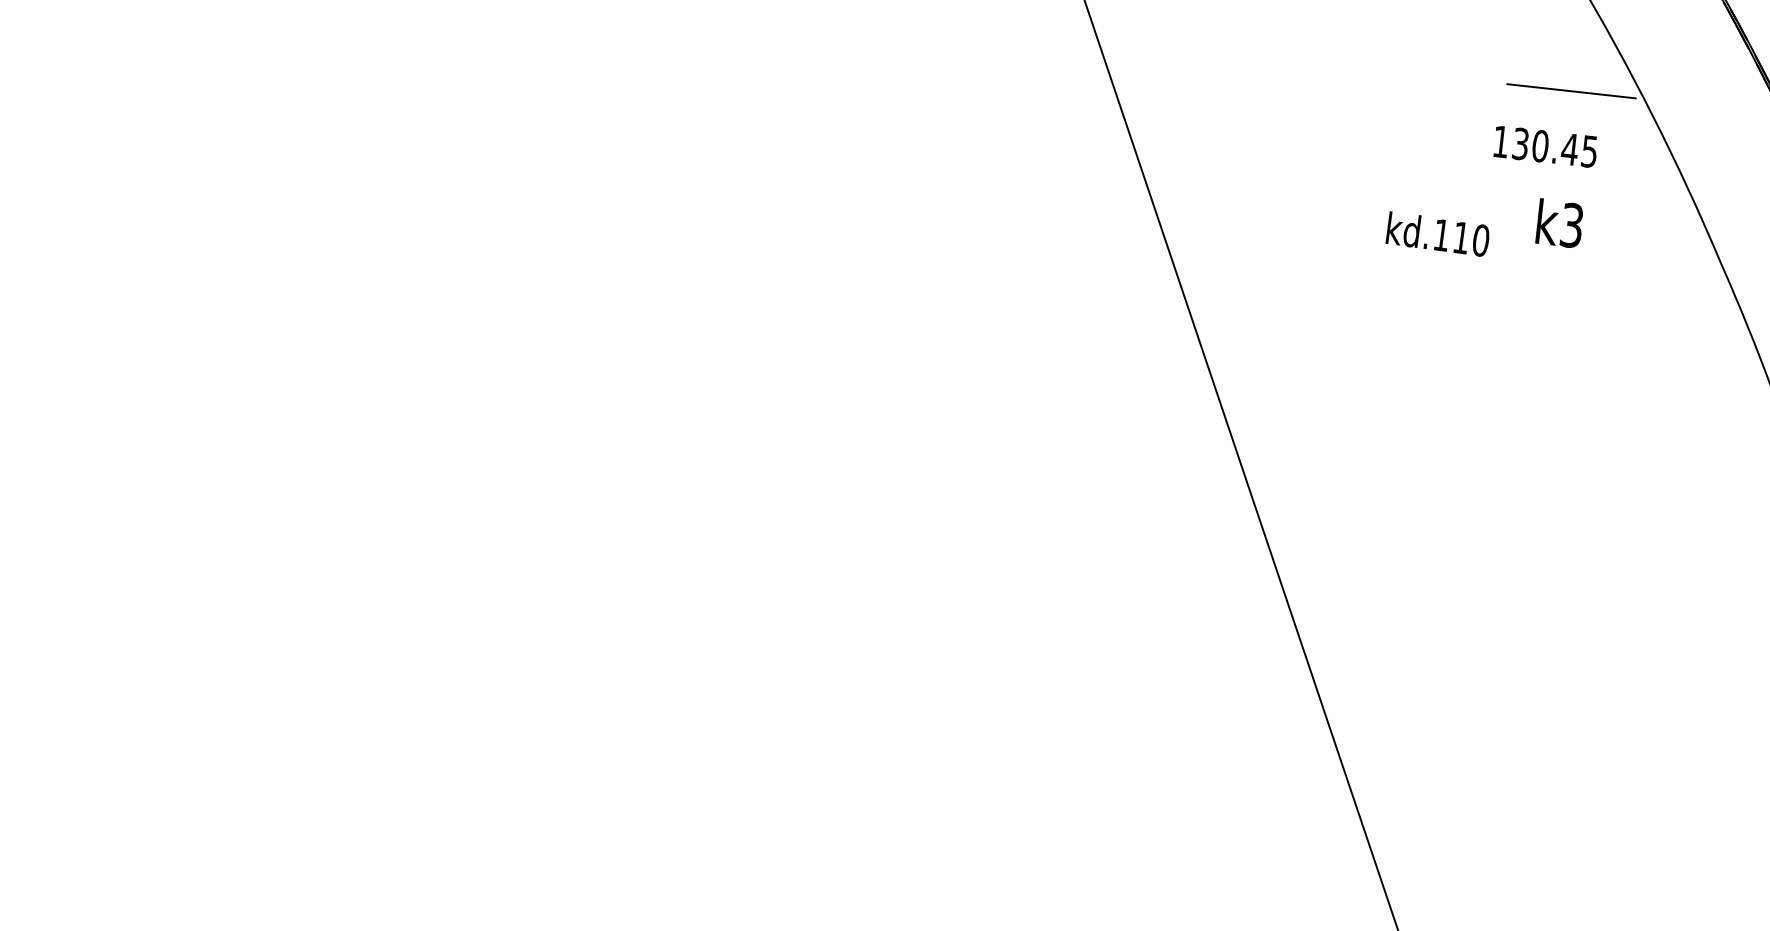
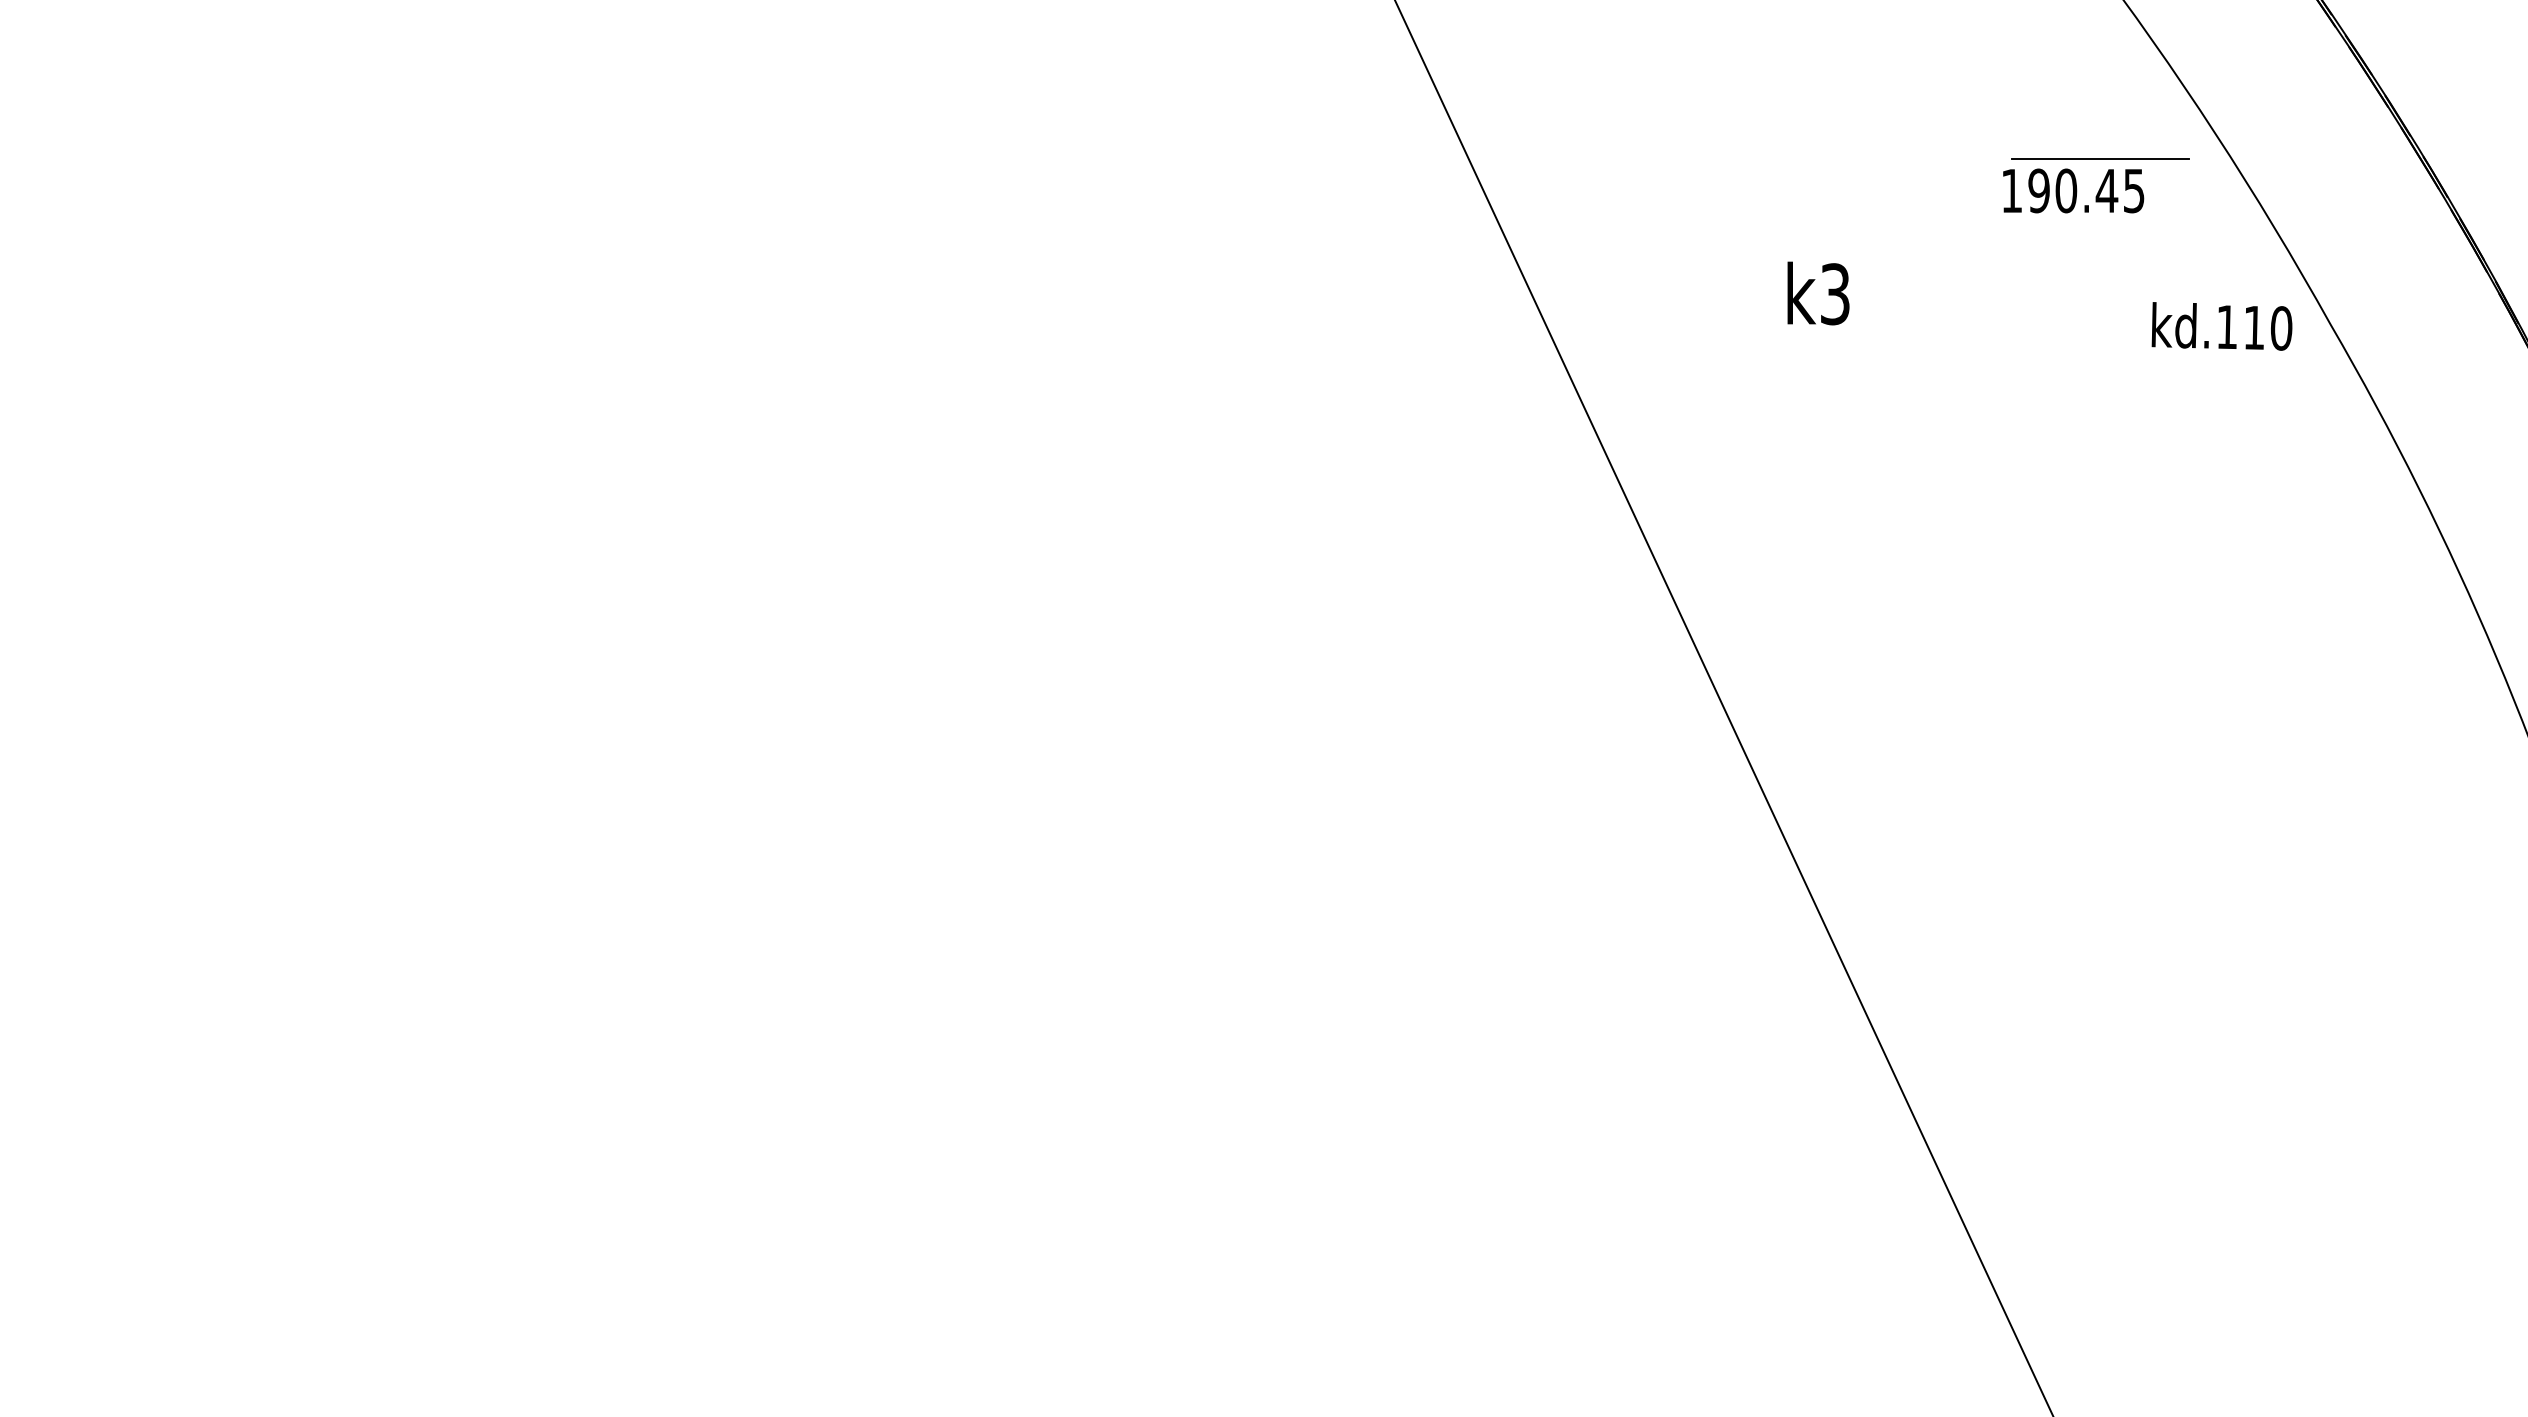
line: (1571, 90) -> (2100, 158), moved
text: (1520, 143) -> (2038, 190), 130.45 -> 190.45
text: (1559, 223) -> (1818, 293), moved
text: (1437, 234) -> (2221, 326), moved

